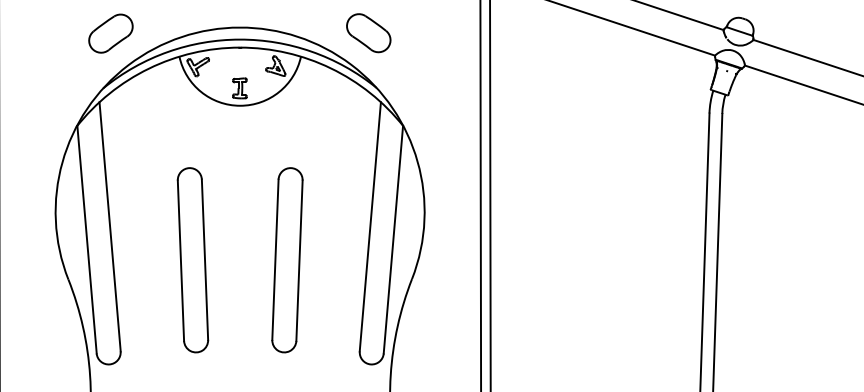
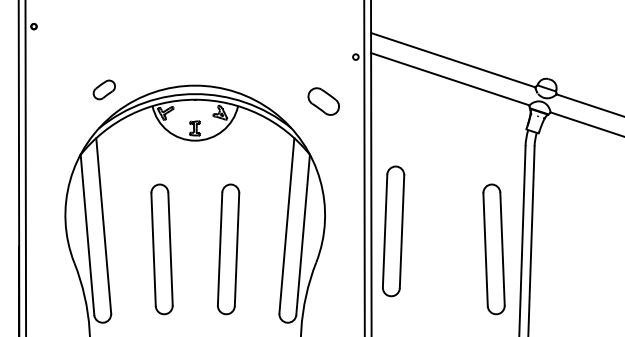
part: (111, 33) -> (104, 89), size x0.7
part: (368, 33) -> (323, 101), moved
part: (521, 234) -> (393, 231), added
part: (663, 260) -> (493, 249), added

